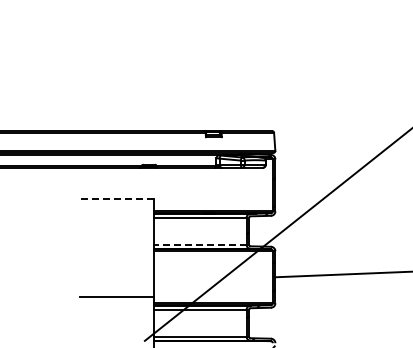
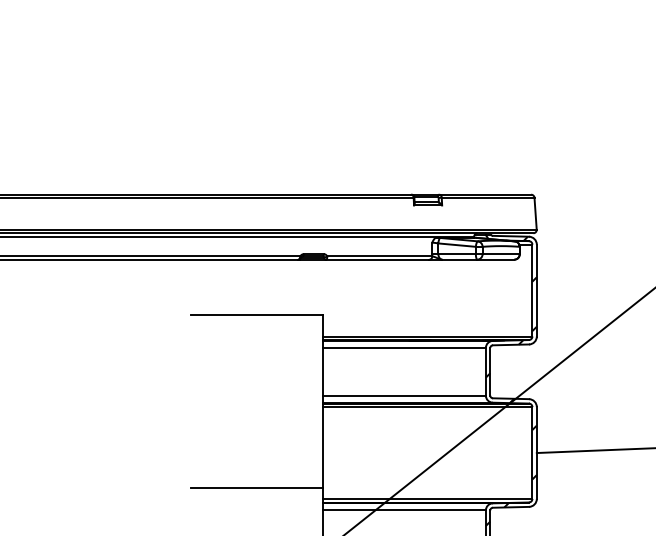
line: (116, 199) -> (256, 315), dashed -> solid
line: (199, 244) -> (402, 395), dashed -> solid

